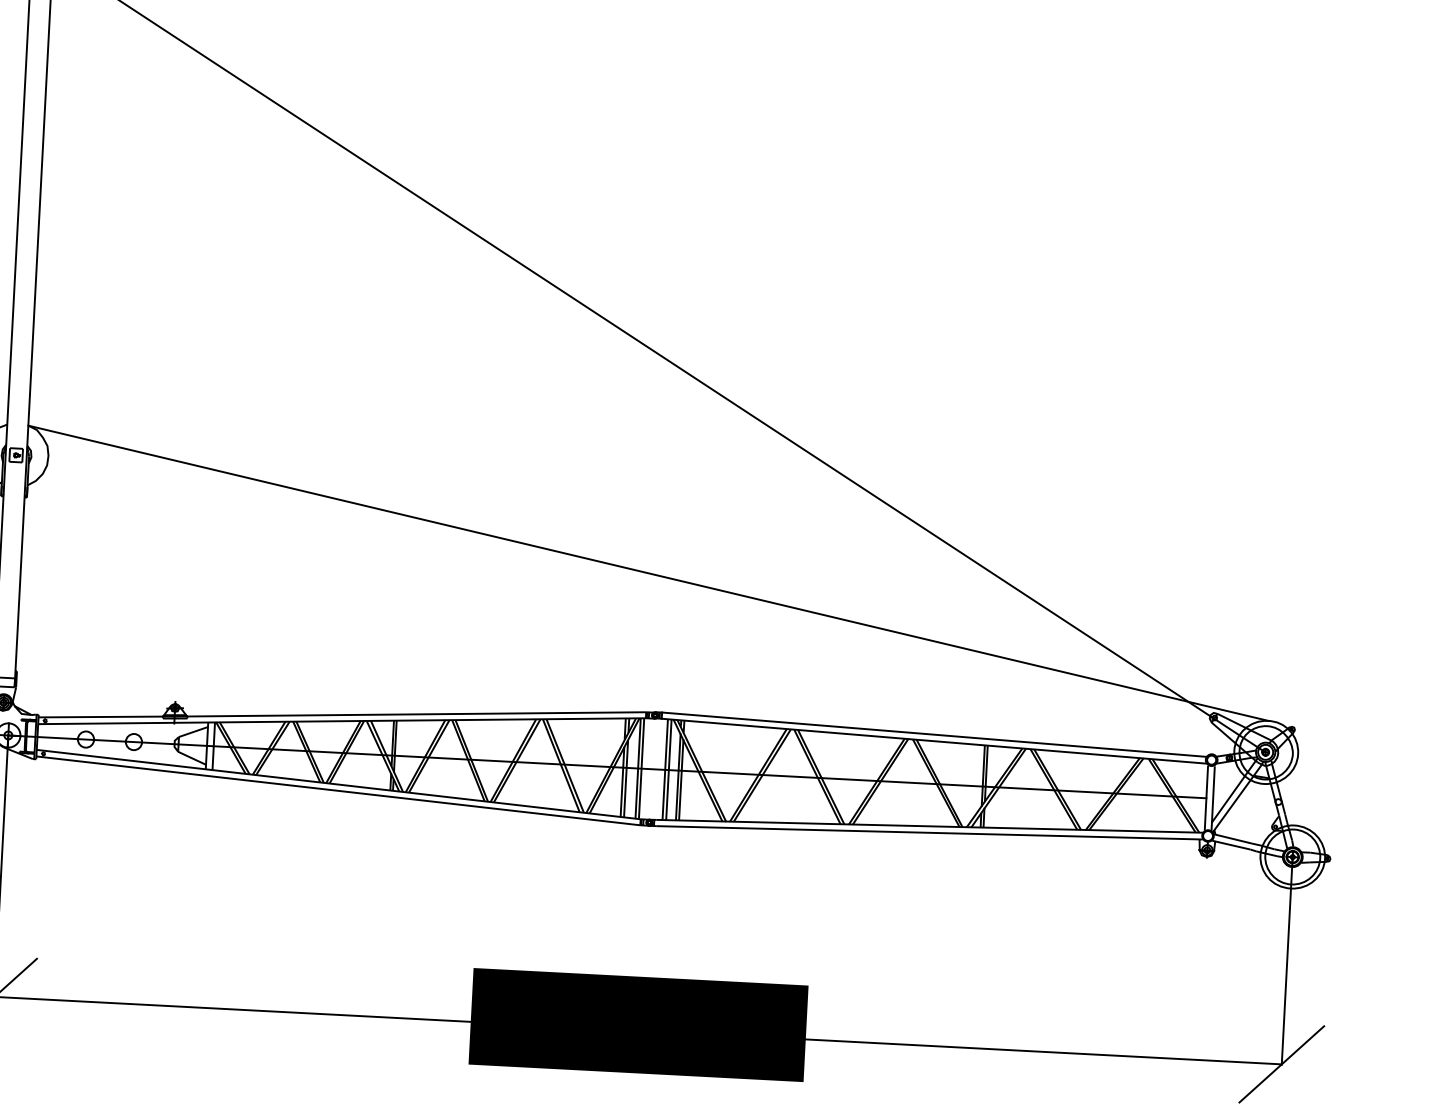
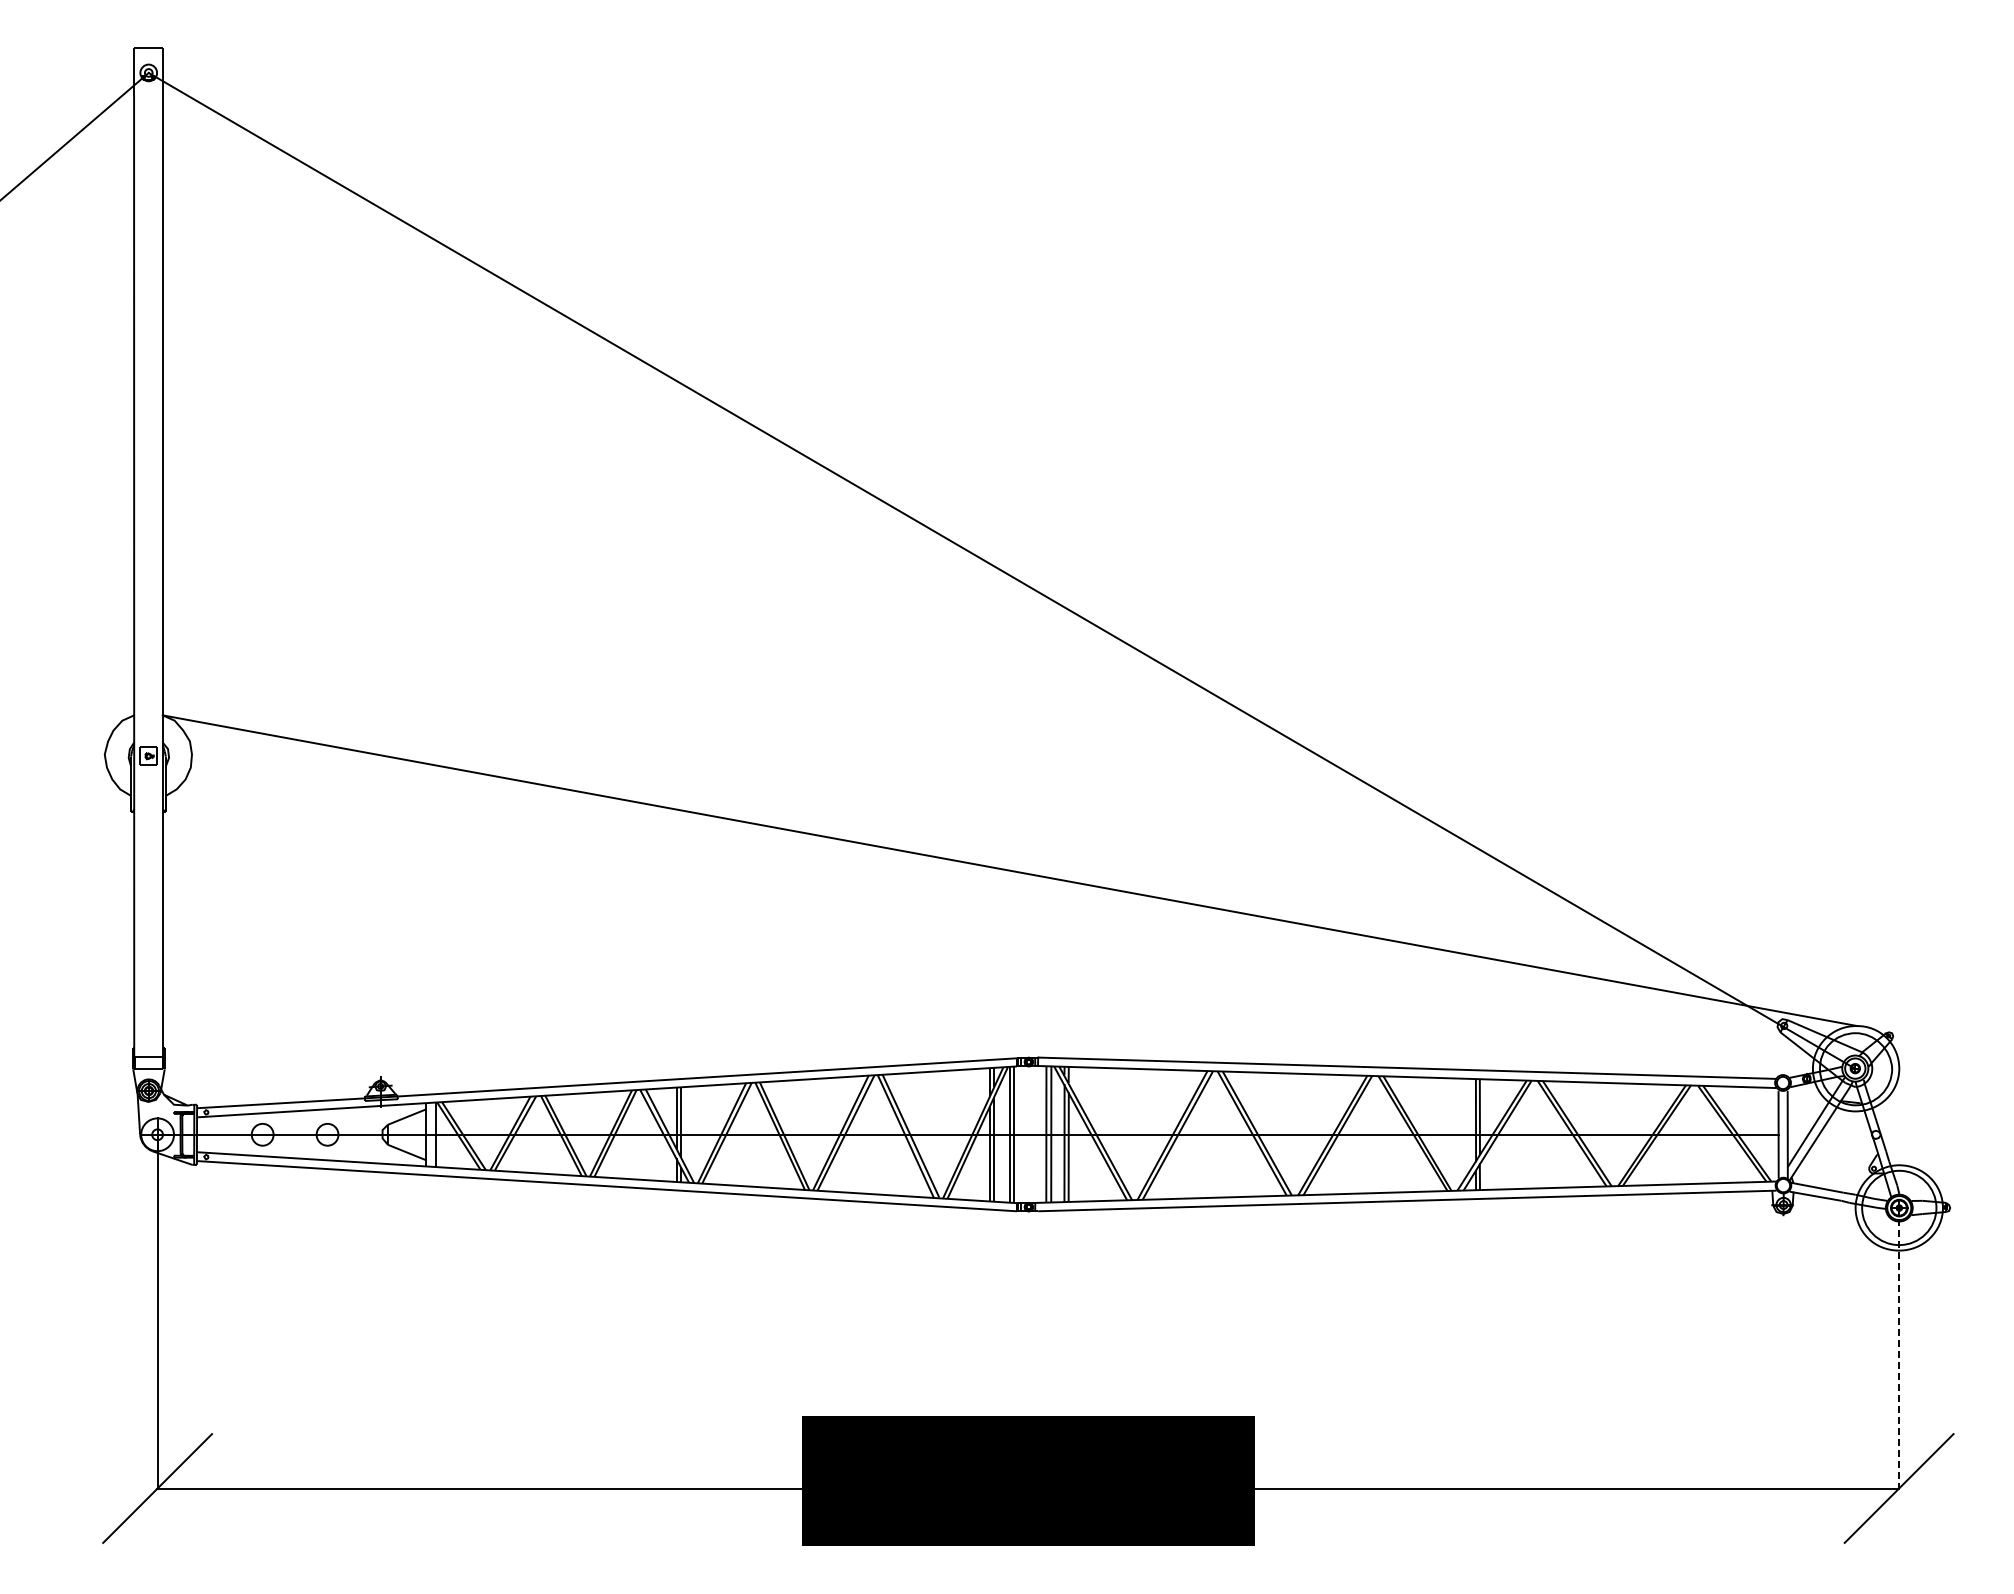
line: (1287, 960) -> (1899, 1348), solid -> dashed

